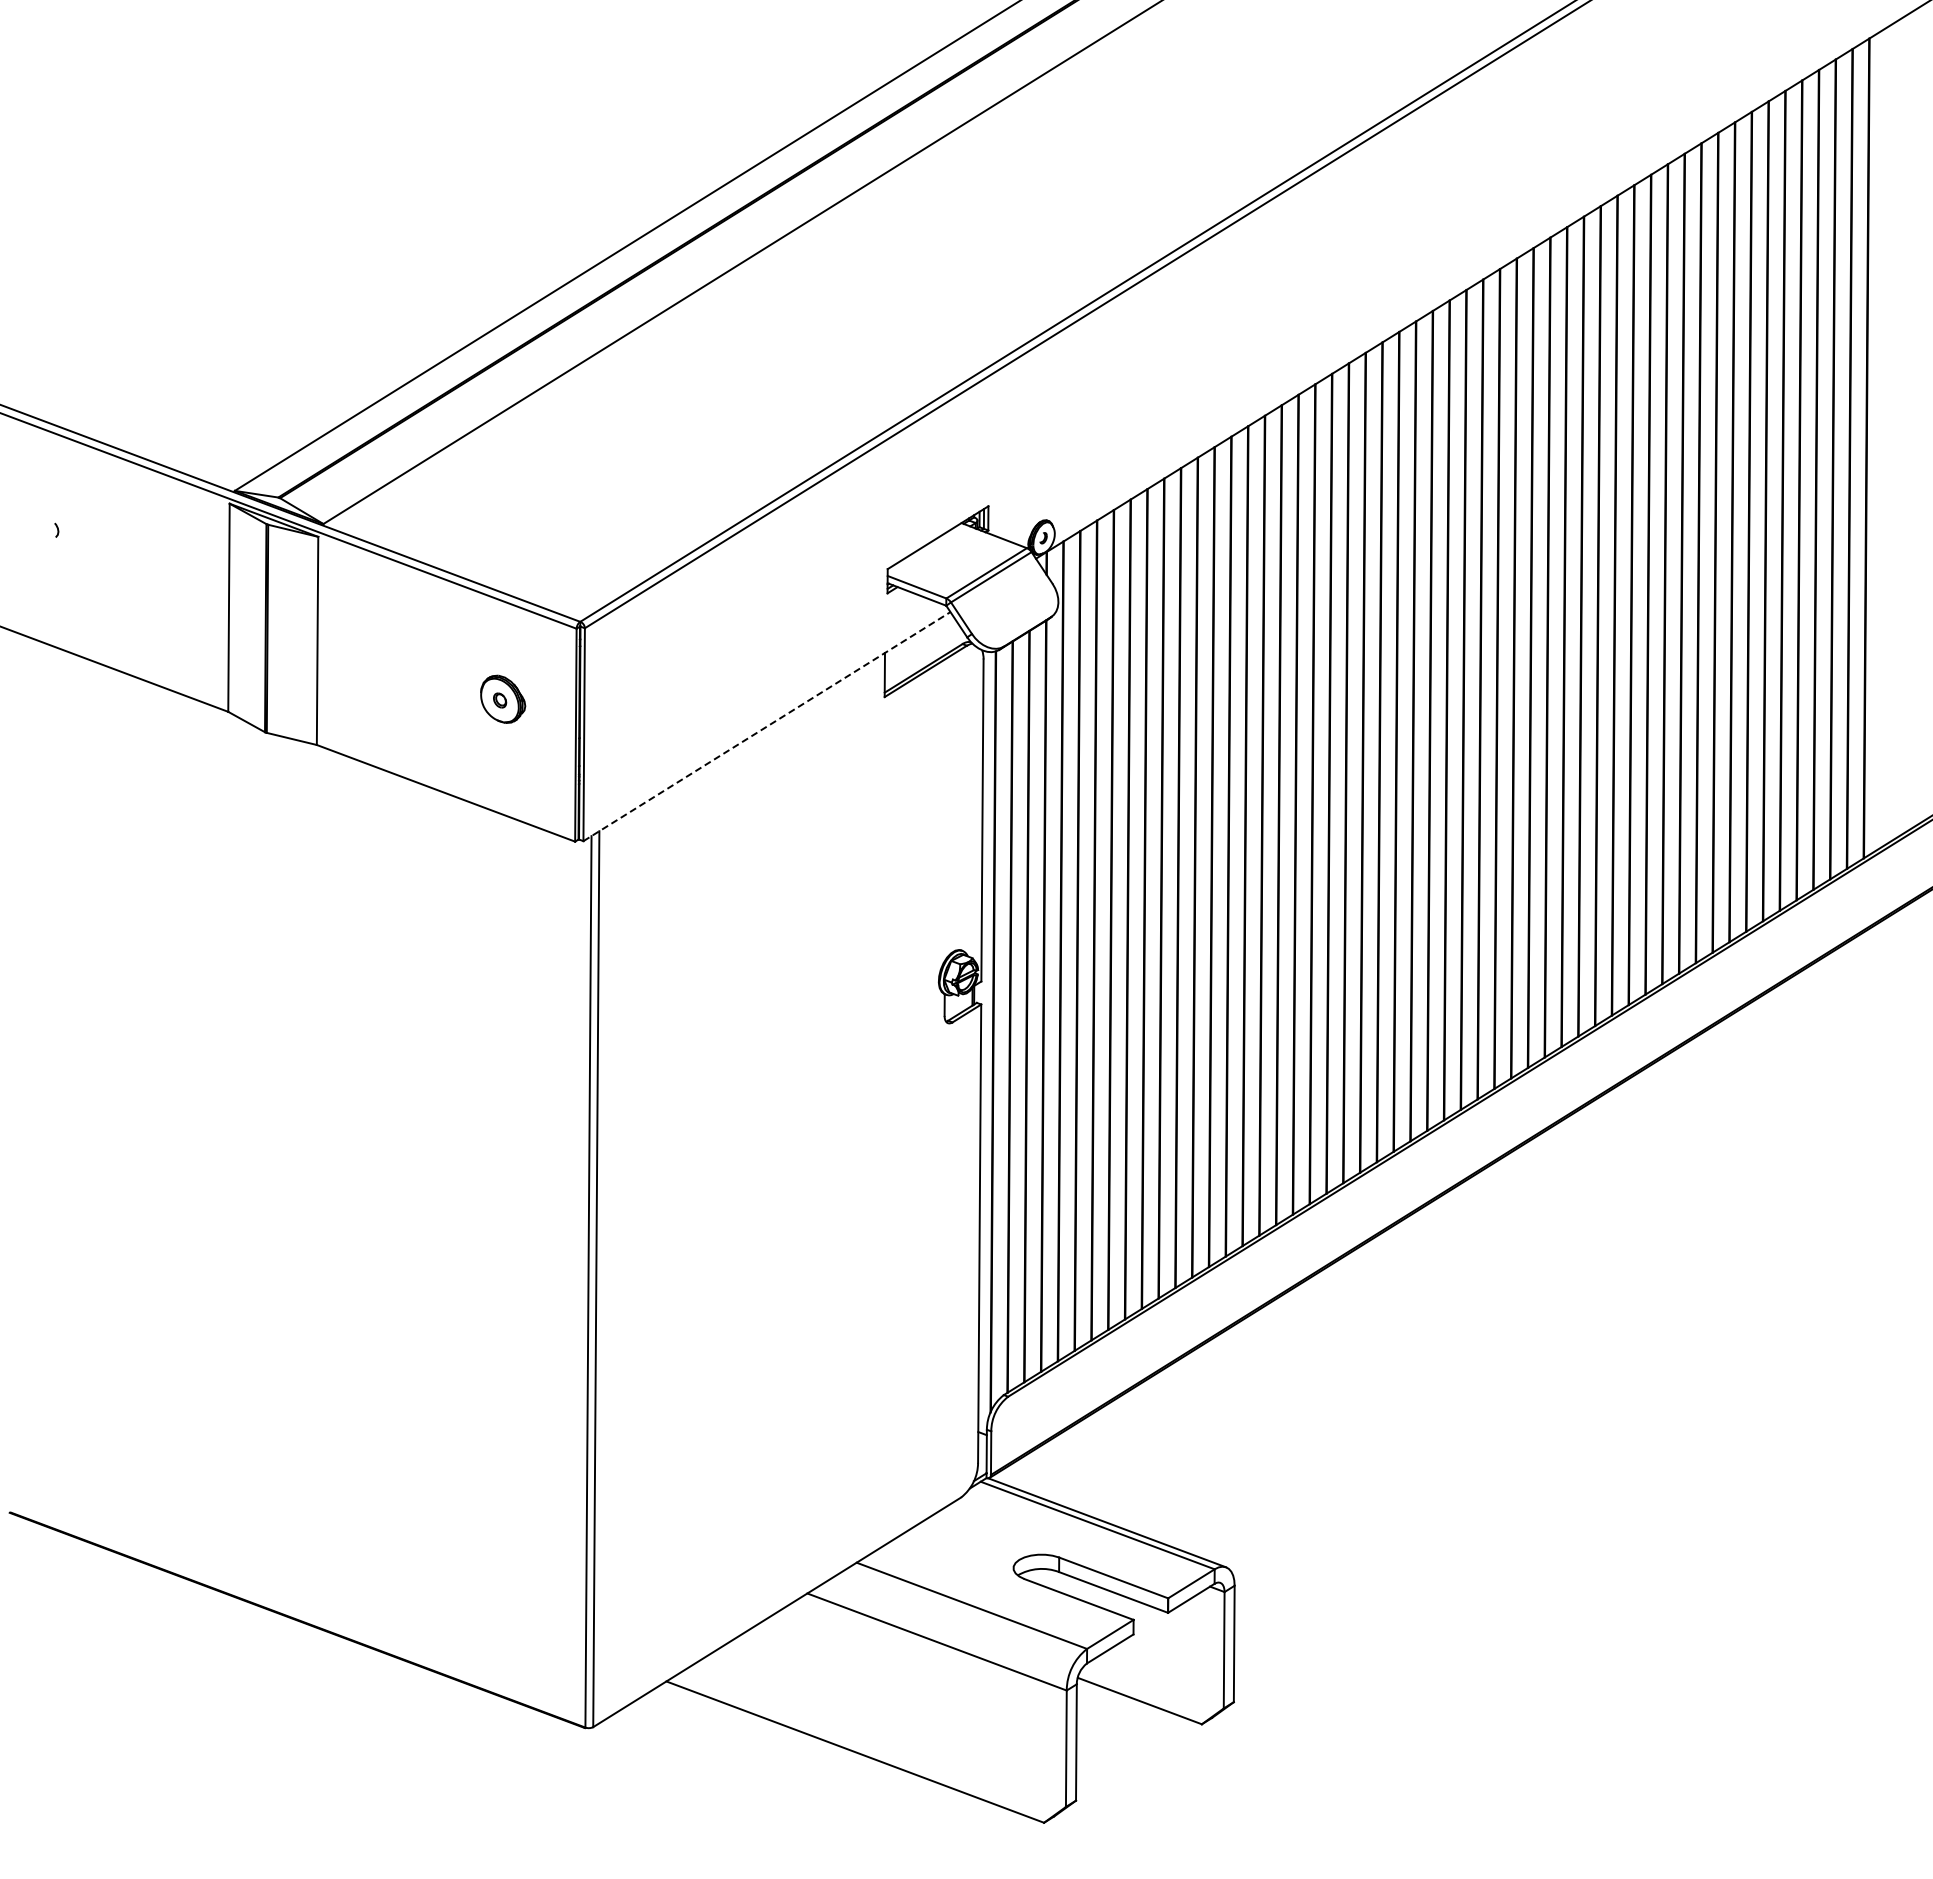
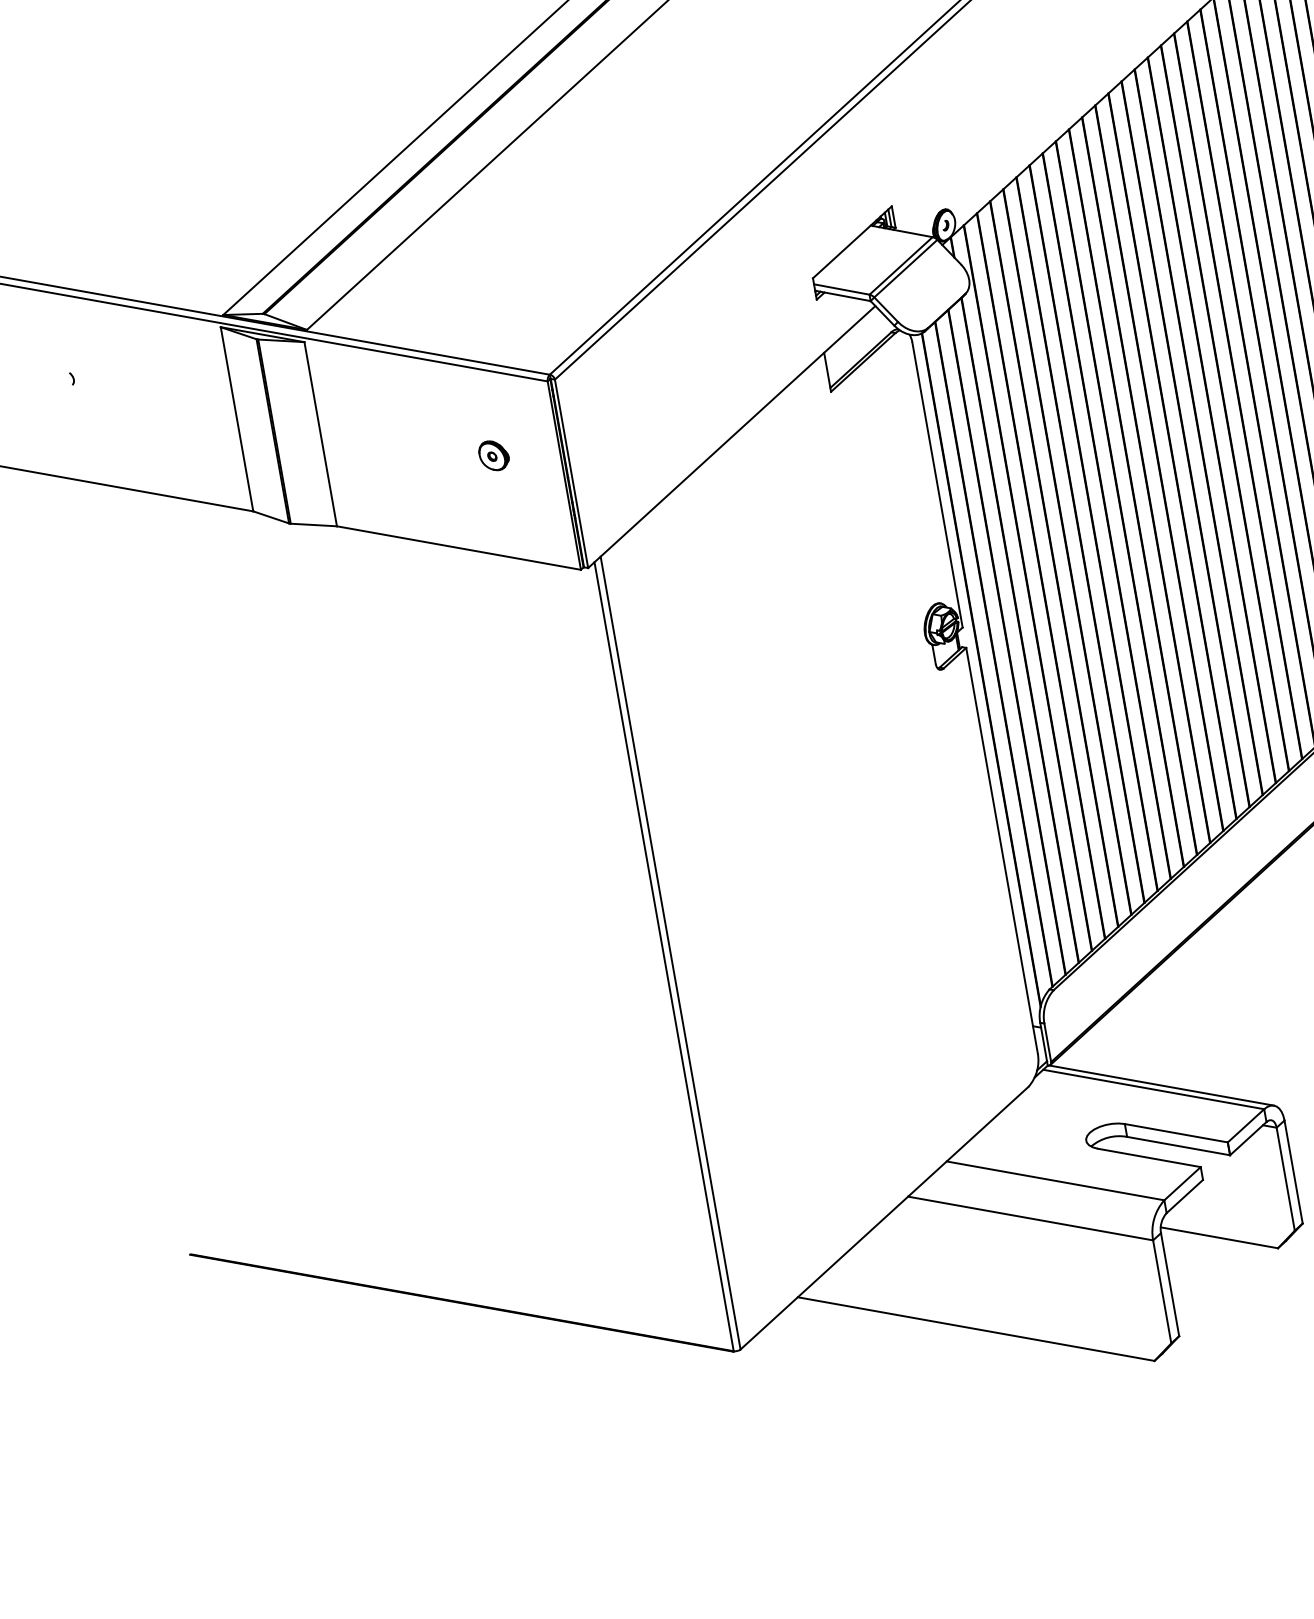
part: (502, 698) -> (493, 455), size x0.71
line: (767, 726) -> (732, 436), dashed -> solid

